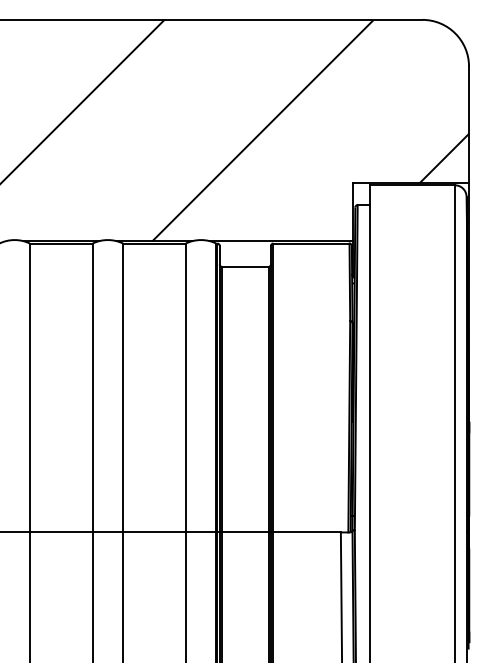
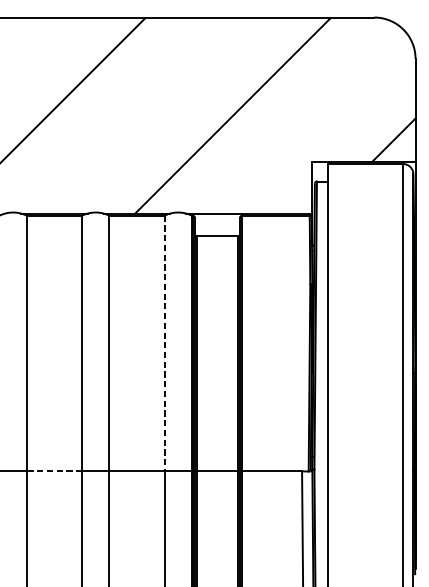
line: (185, 388) -> (164, 343), solid -> dashed
line: (60, 532) -> (53, 471), solid -> dashed

